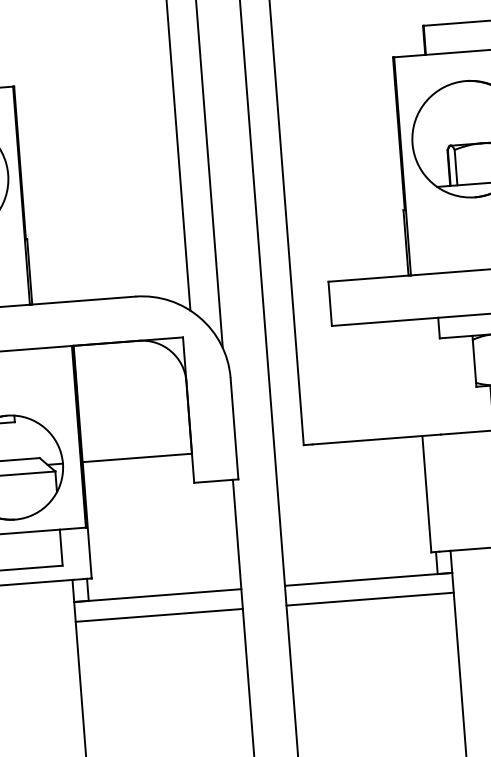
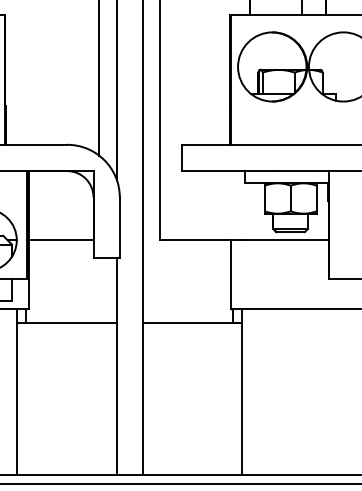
line: (368, 599) -> (191, 334), removed
line: (158, 615) -> (66, 334), removed

